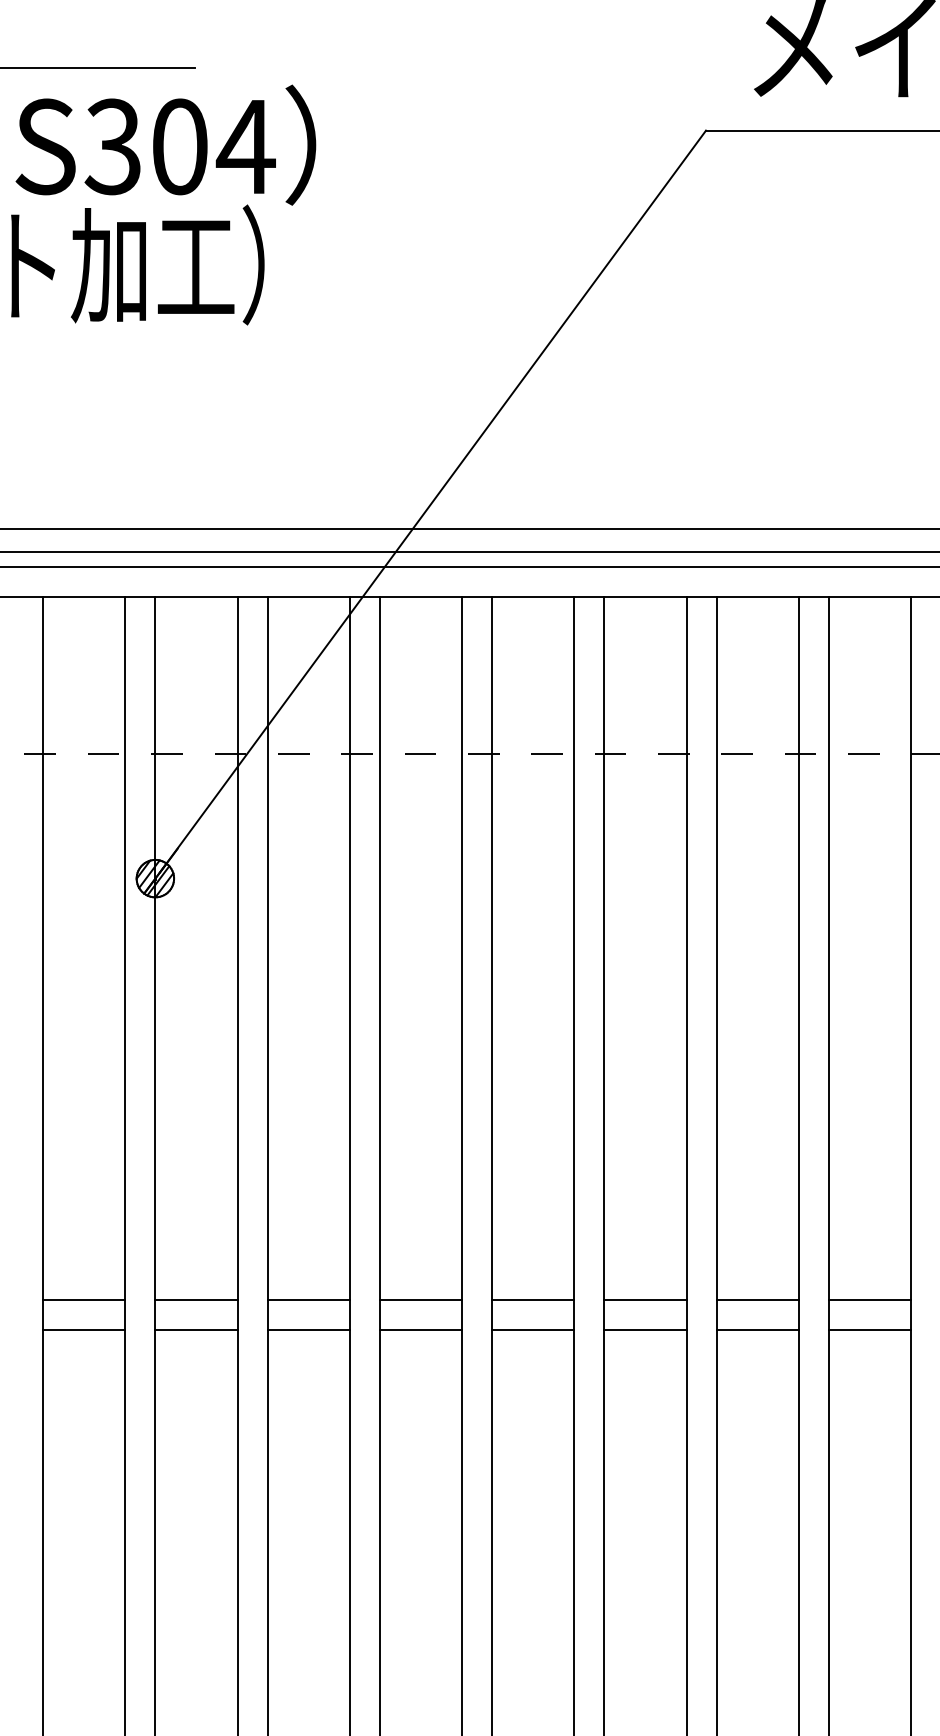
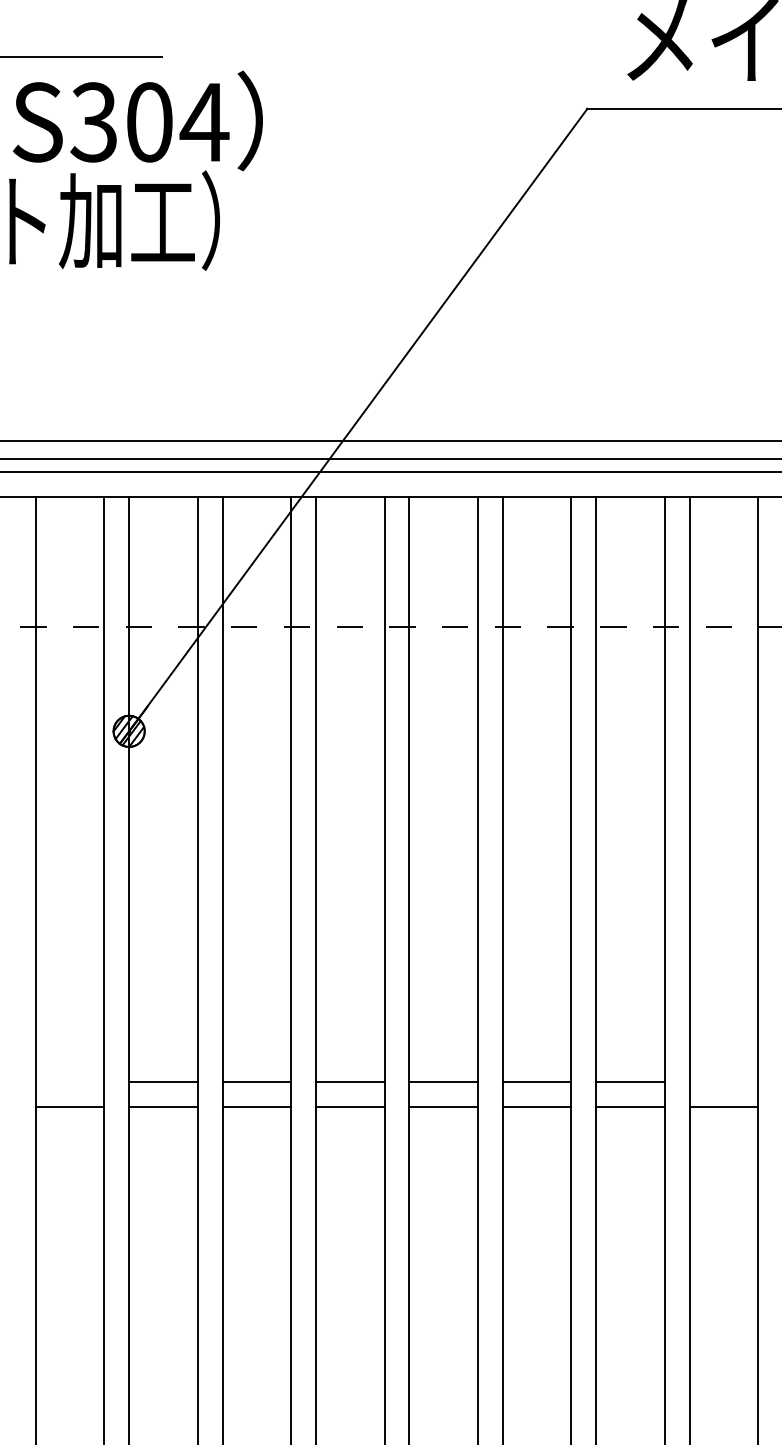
line: (84, 1300) -> (70, 1082), removed
line: (869, 1300) -> (723, 1082), removed

